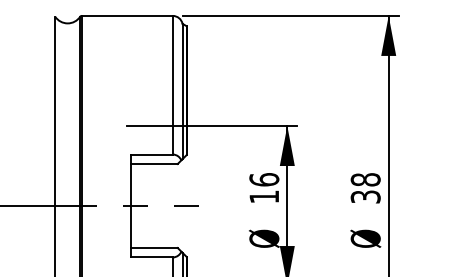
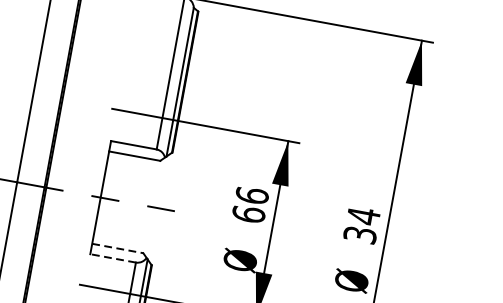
text: (365, 179) -> (363, 215), 38 -> 34
text: (264, 196) -> (249, 214), 16 -> 66
line: (155, 248) -> (118, 249), solid -> dashed
line: (152, 257) -> (113, 258), solid -> dashed

